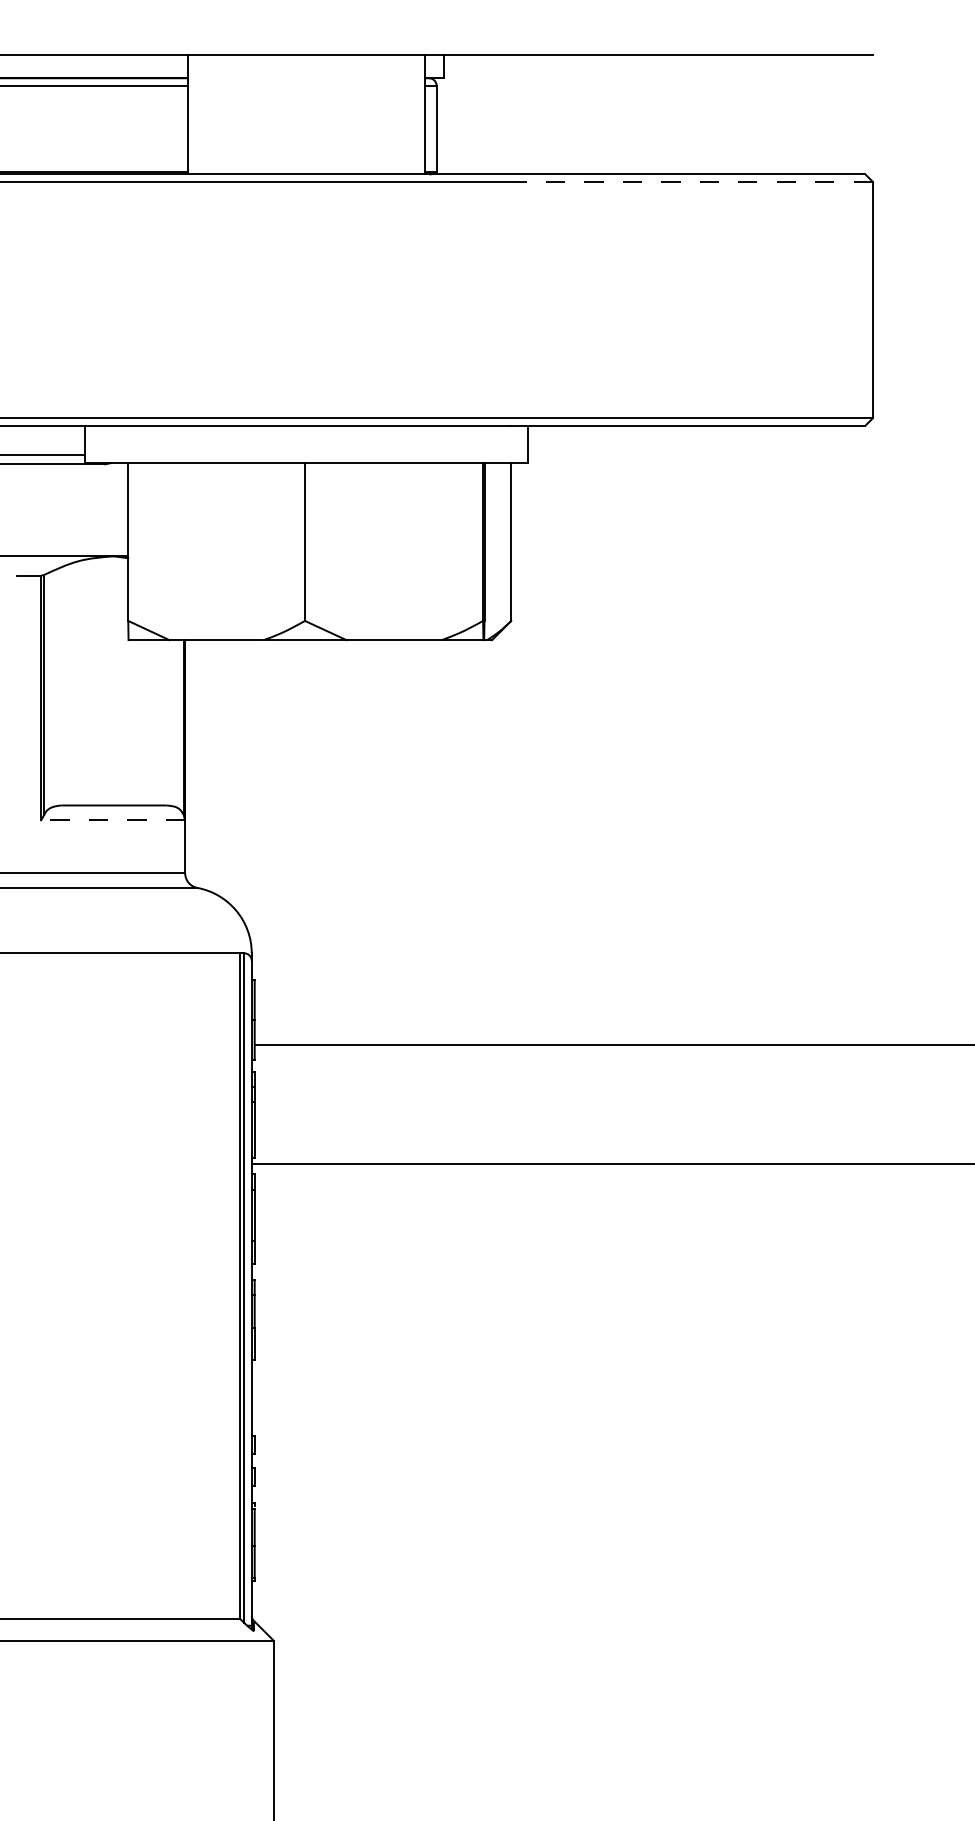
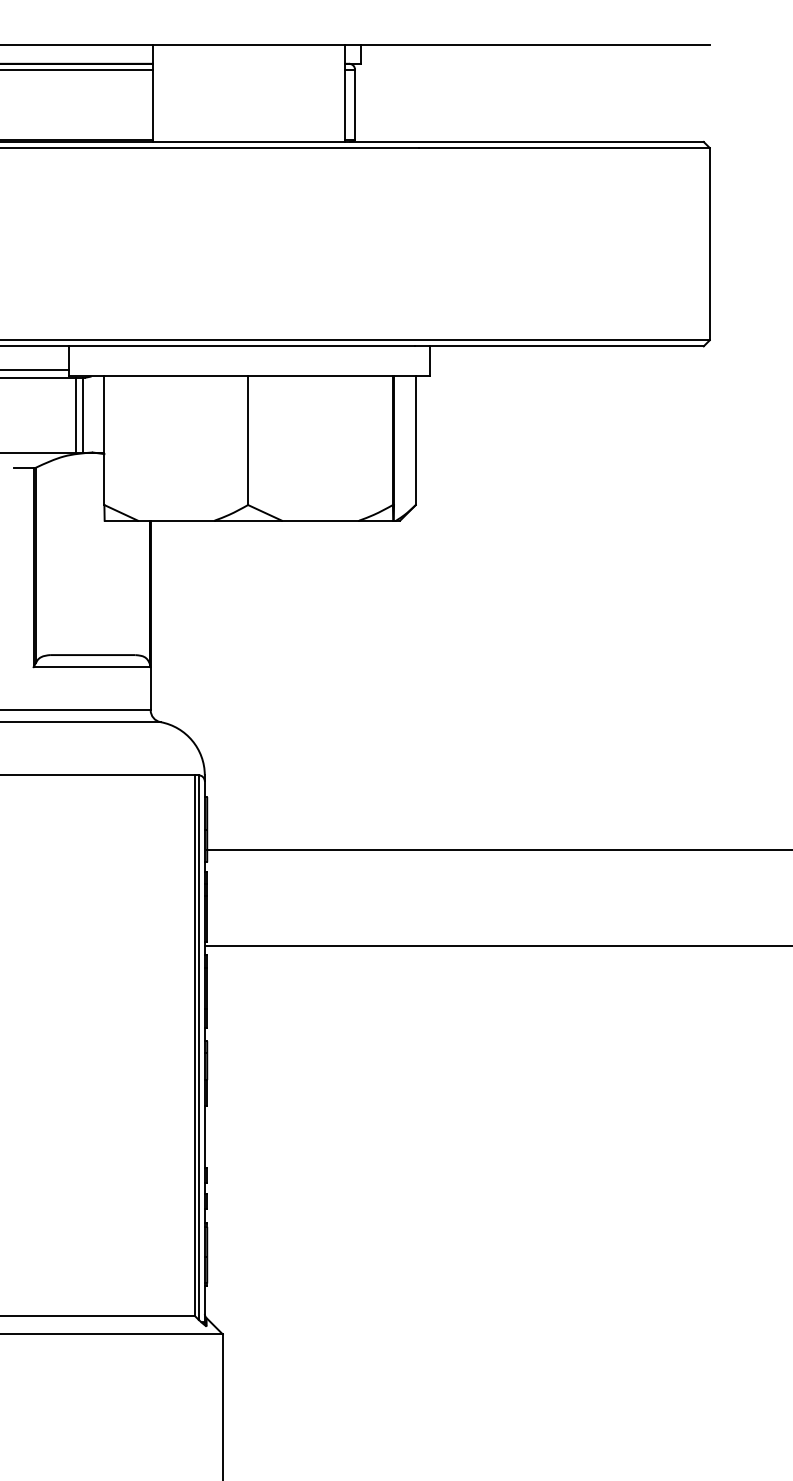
line: (694, 181) -> (564, 147), dashed -> solid
line: (93, 510) -> (76, 415), added
line: (101, 510) -> (82, 415), added
line: (113, 820) -> (92, 667), dashed -> solid

